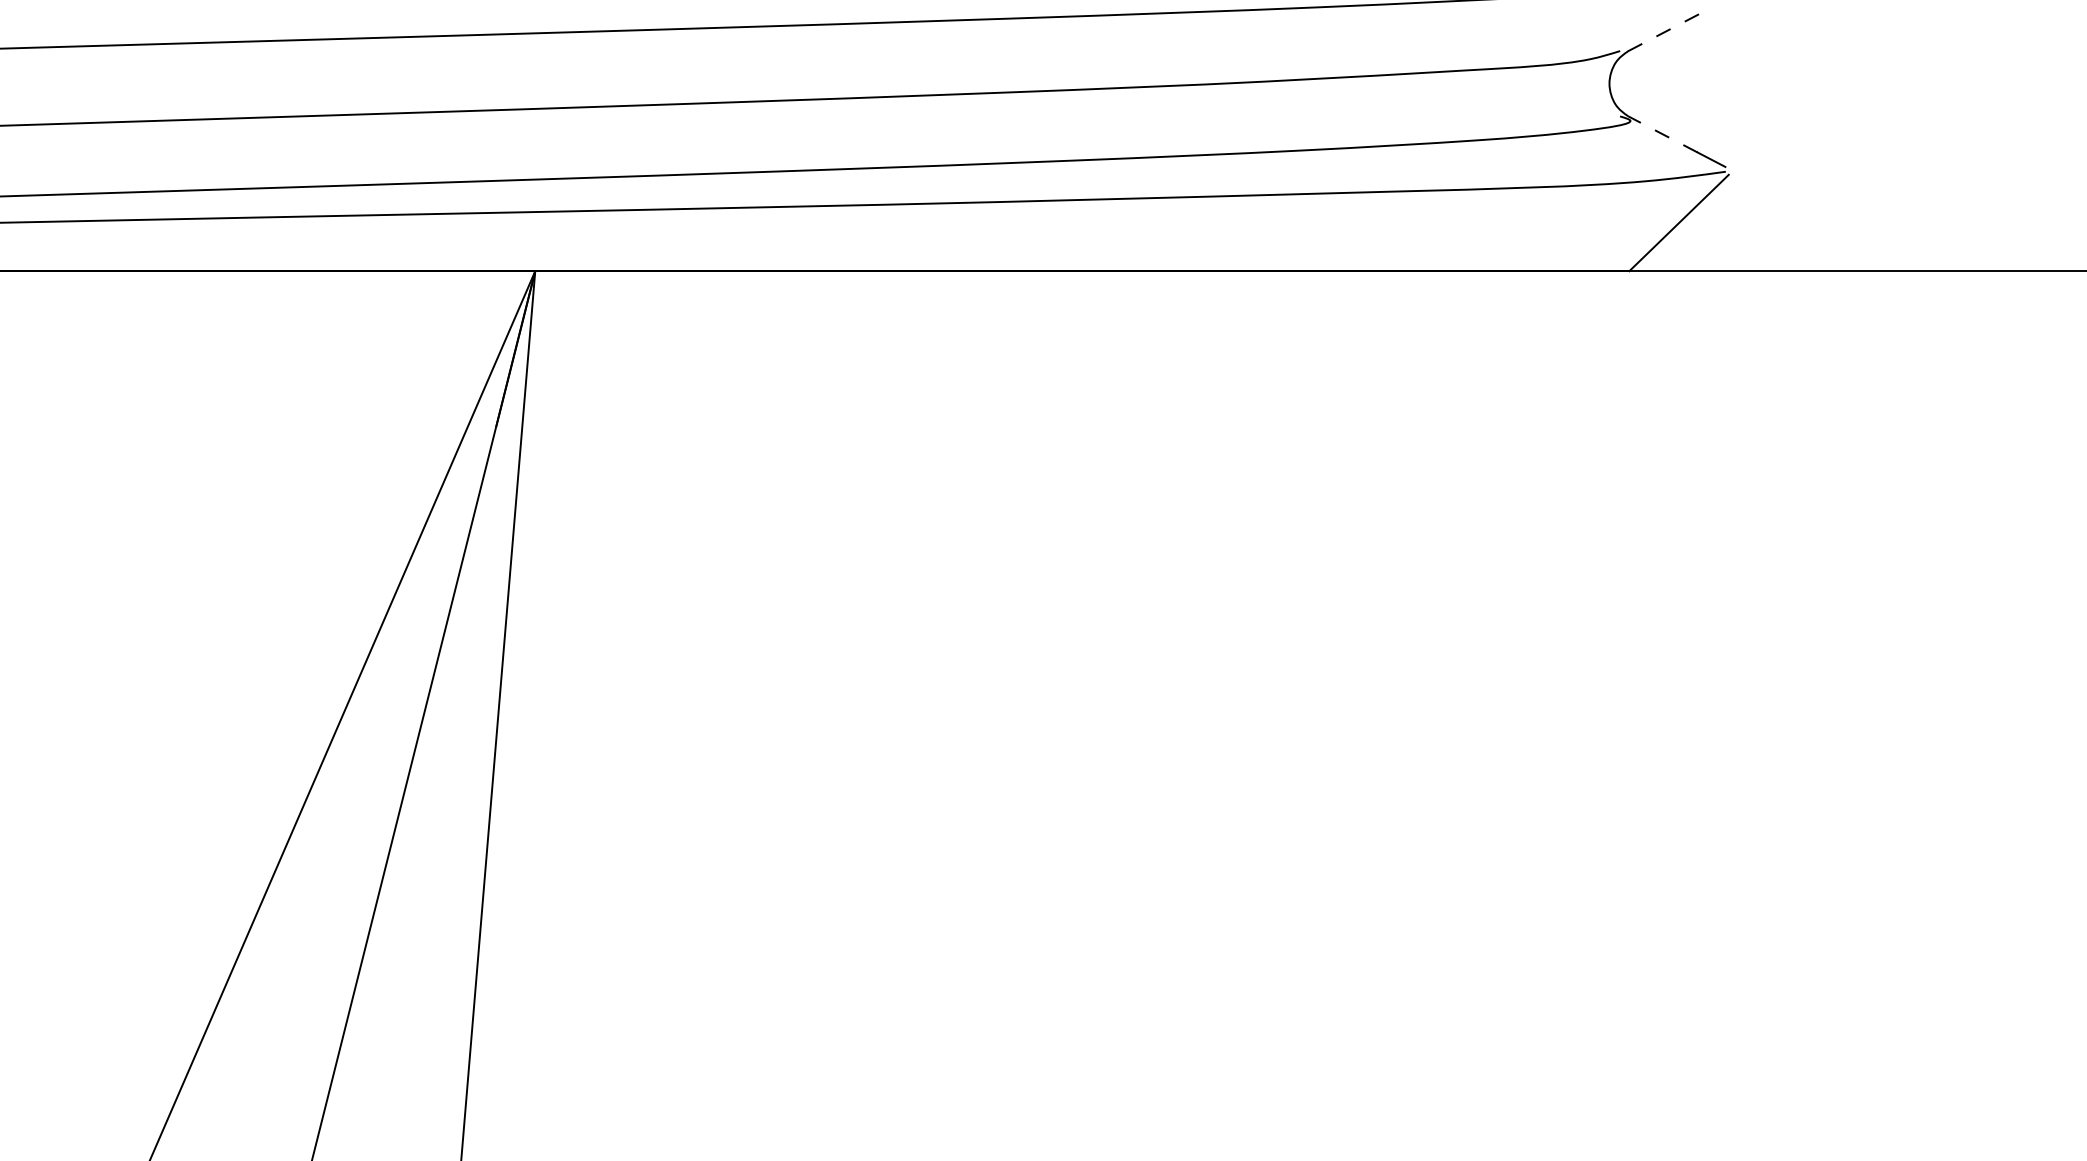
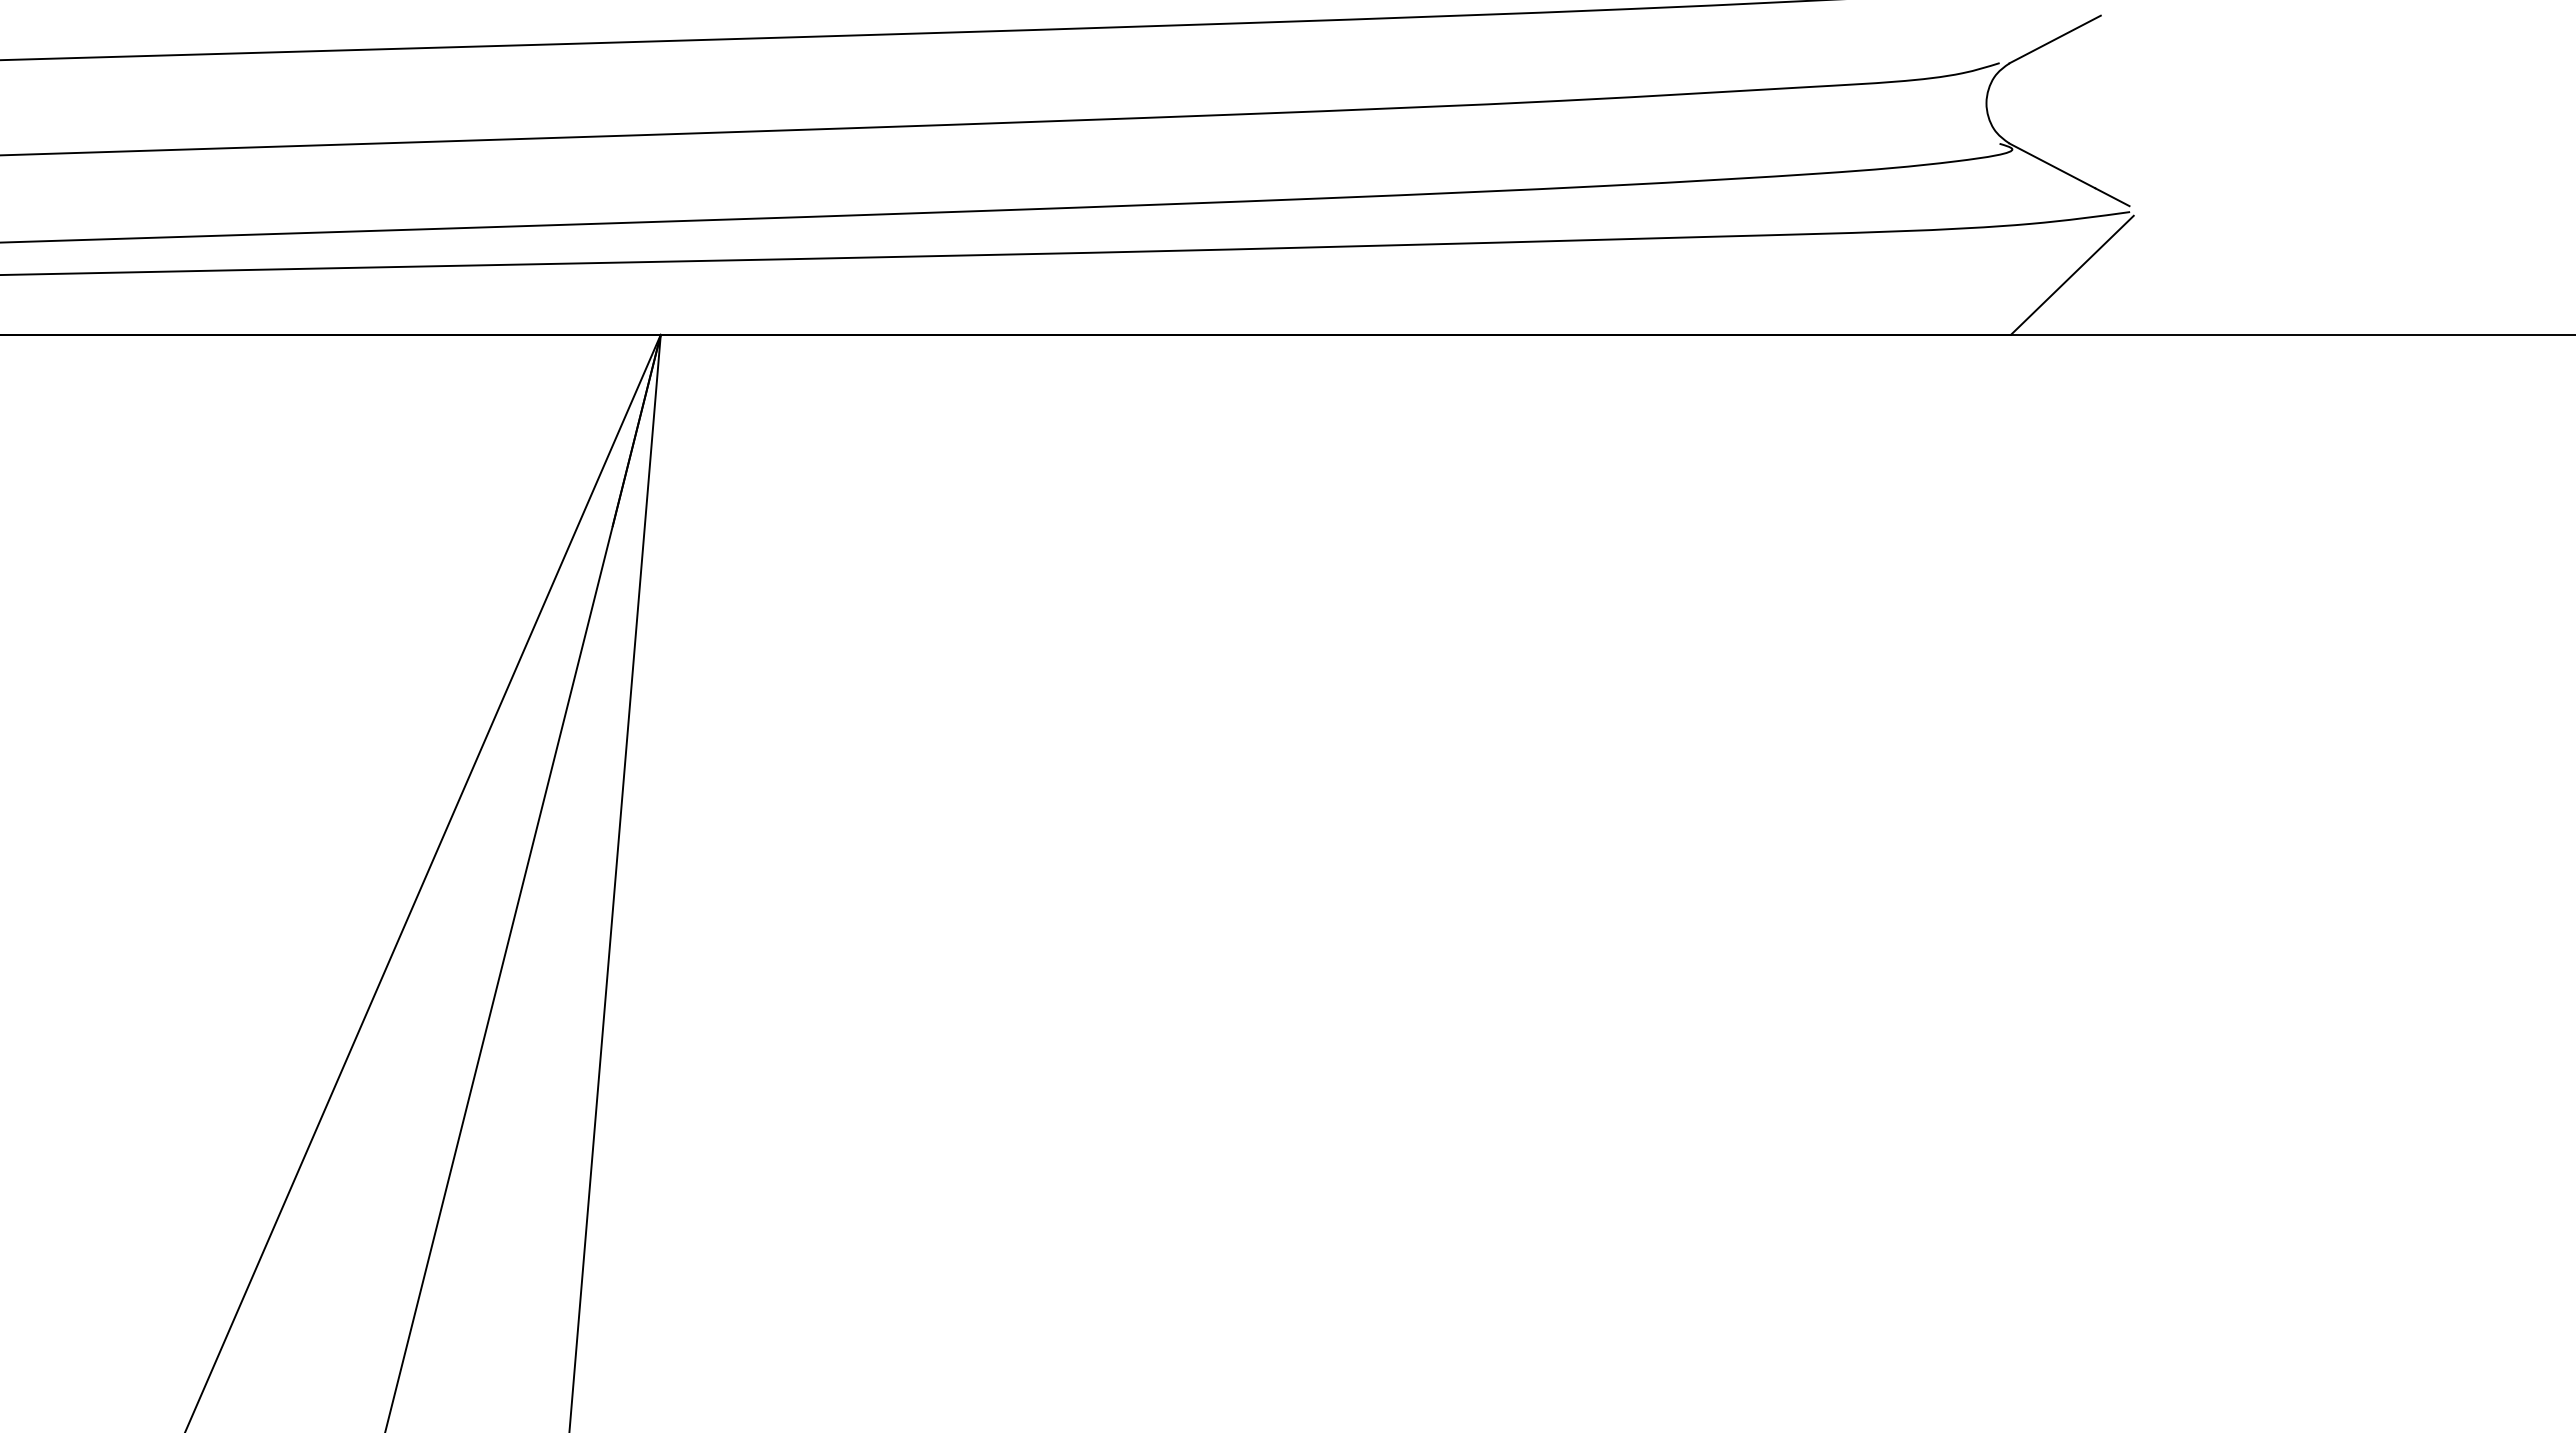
line: (1665, 31) -> (2055, 39), dashed -> solid
line: (1662, 134) -> (2051, 165), dashed -> solid

